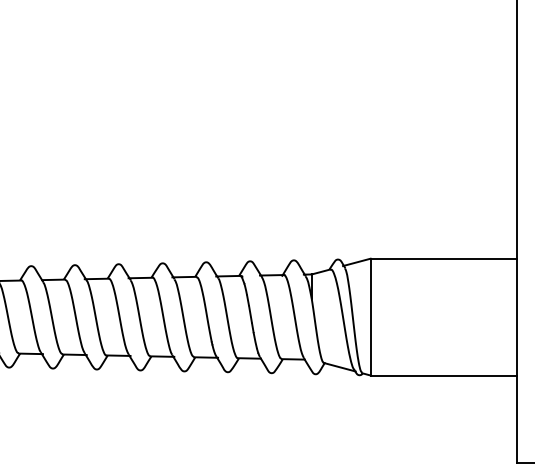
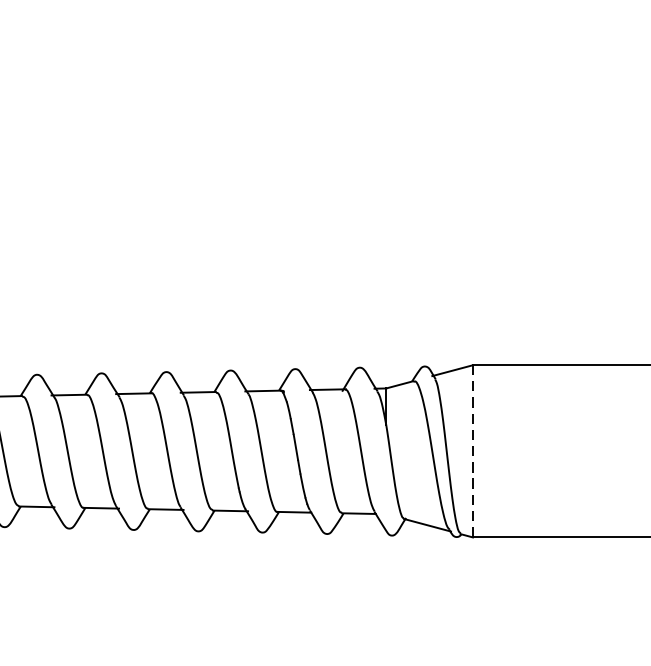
line: (370, 316) -> (472, 450), solid -> dashed

